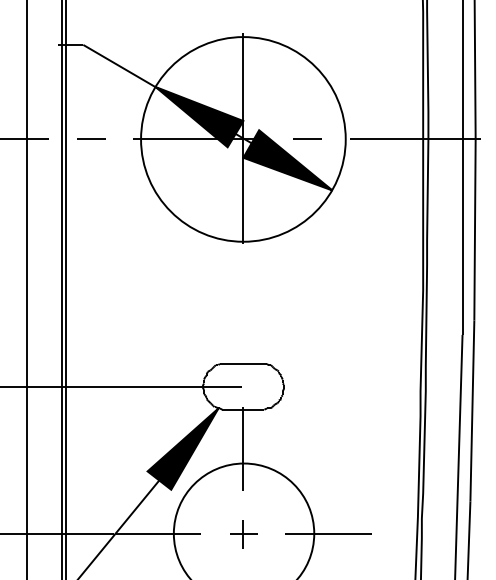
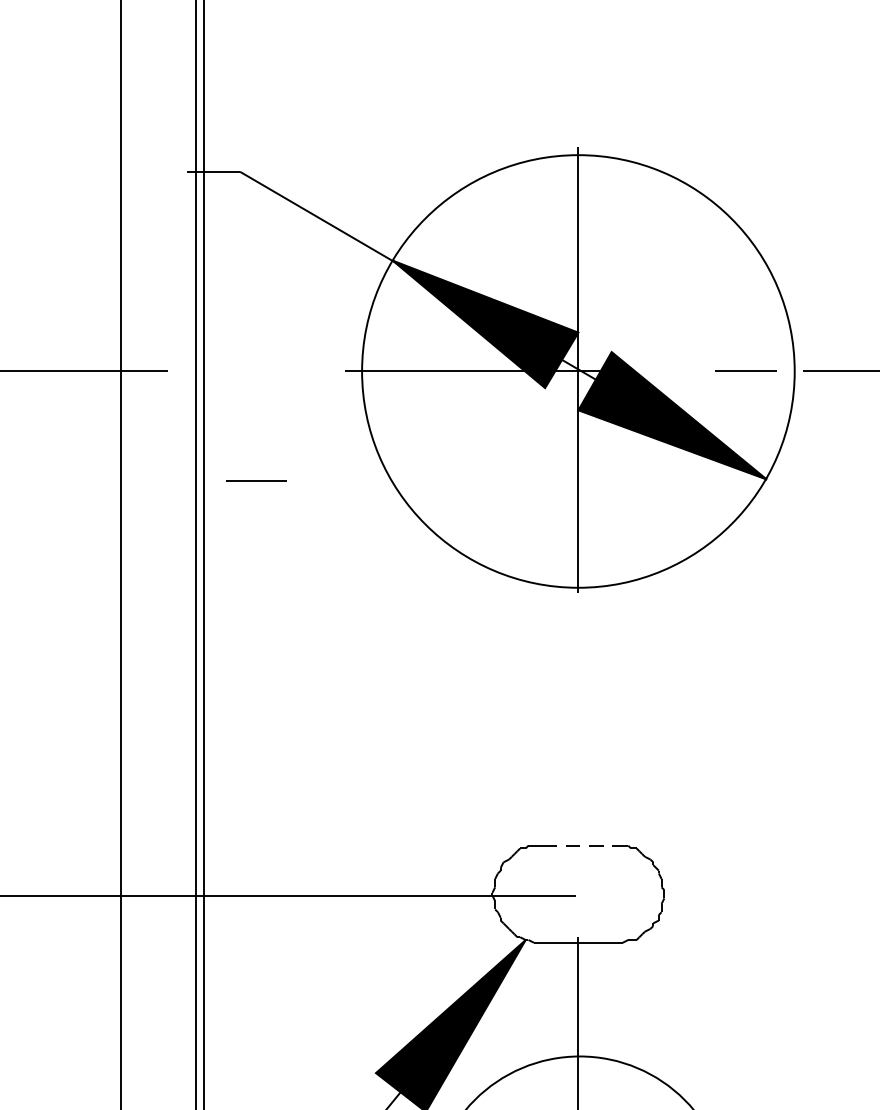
line: (91, 138) -> (257, 479), moved
line: (307, 138) -> (745, 369), moved
line: (243, 363) -> (578, 845), solid -> dashed

